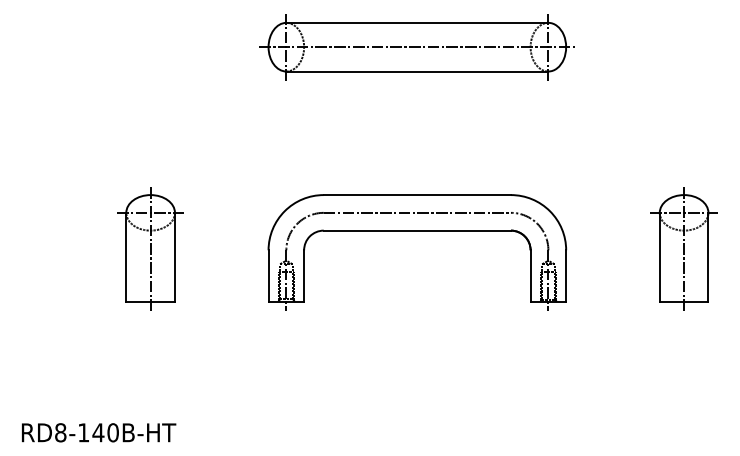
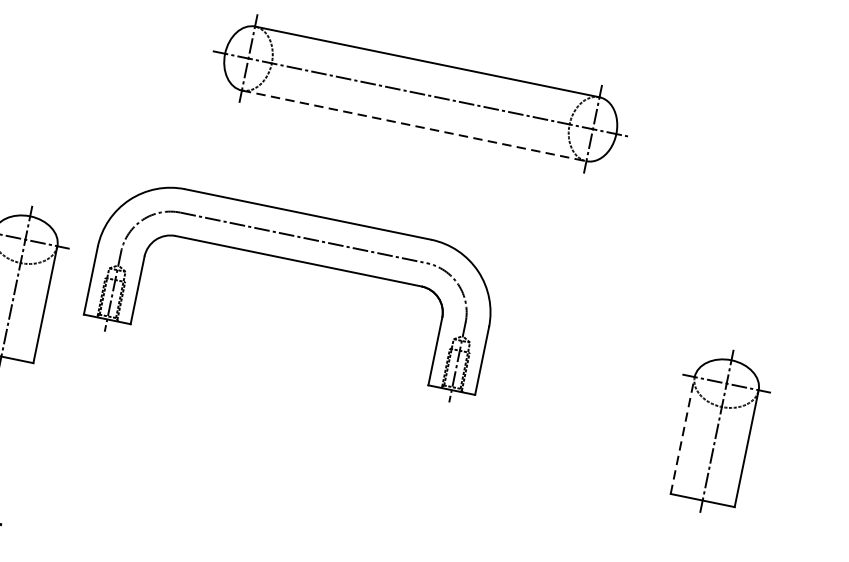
line: (417, 71) -> (414, 125), solid -> dashed
part: (417, 231) -> (298, 262), moved
line: (659, 256) -> (682, 434), solid -> dashed

